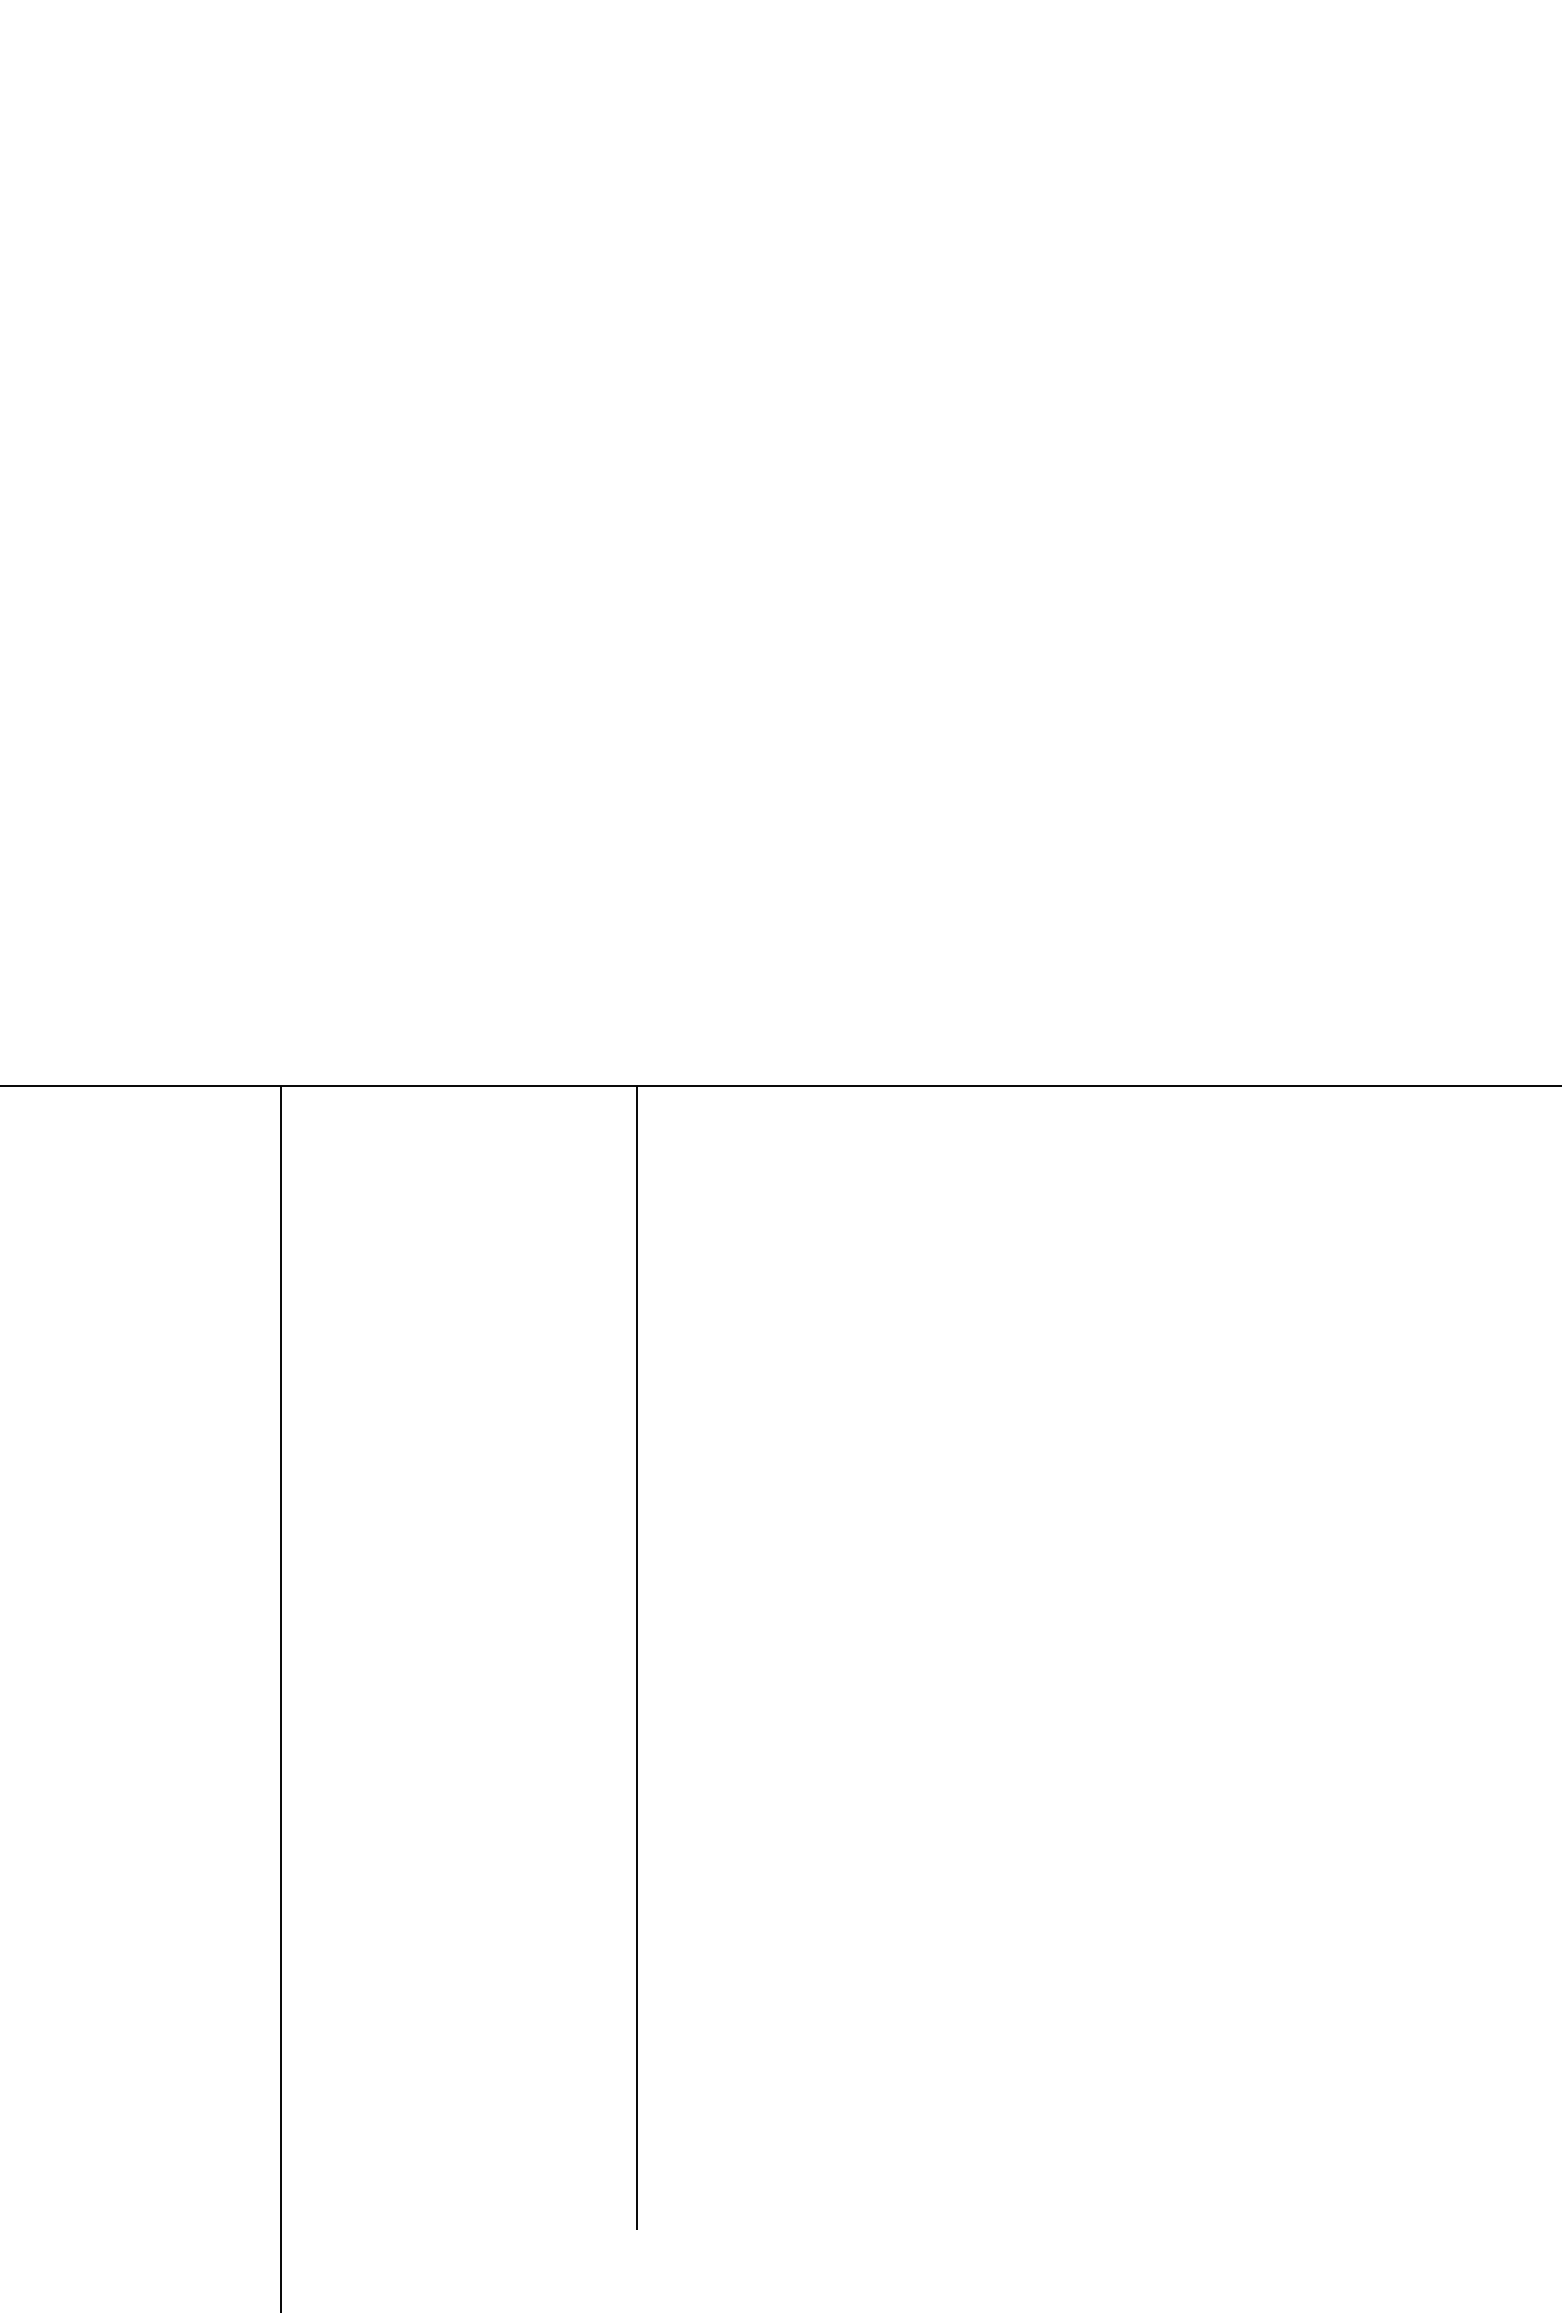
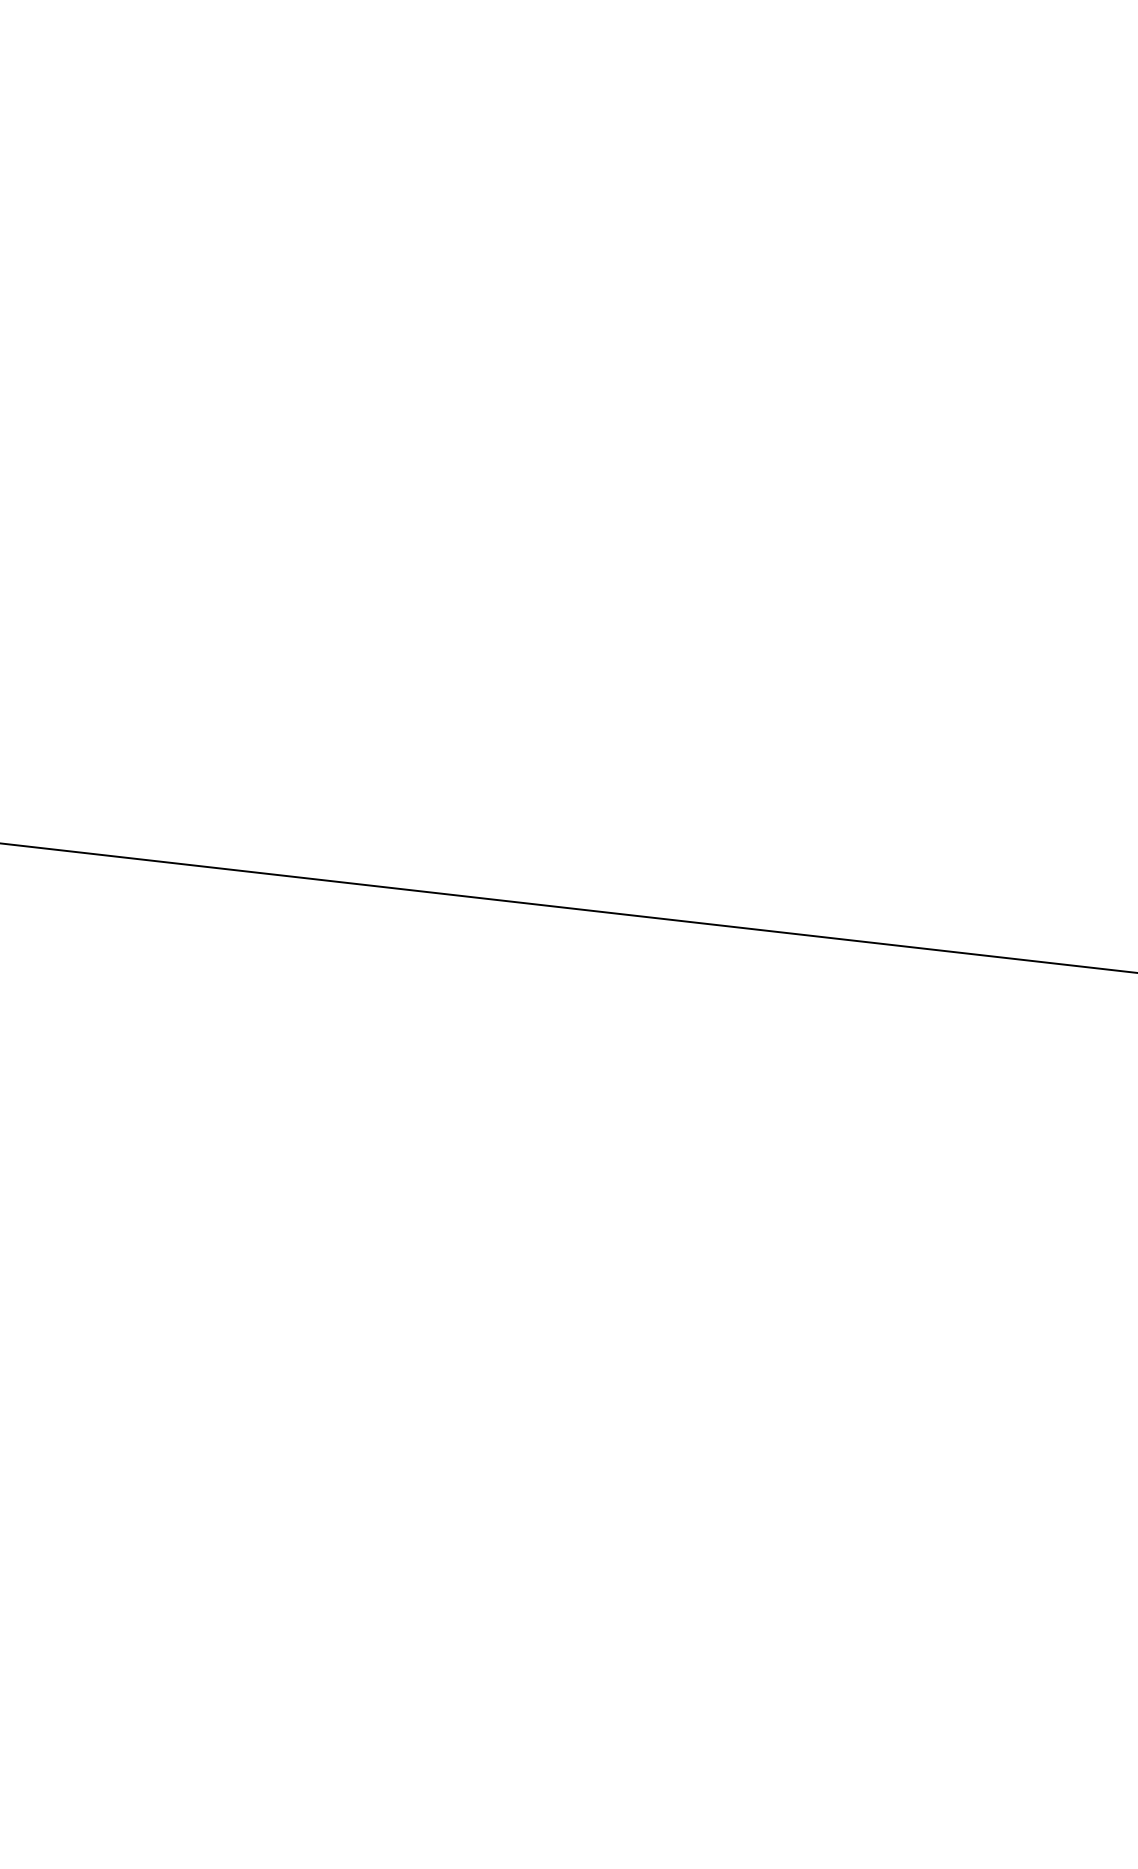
line: (636, 1657) -> (210, 1363), removed

